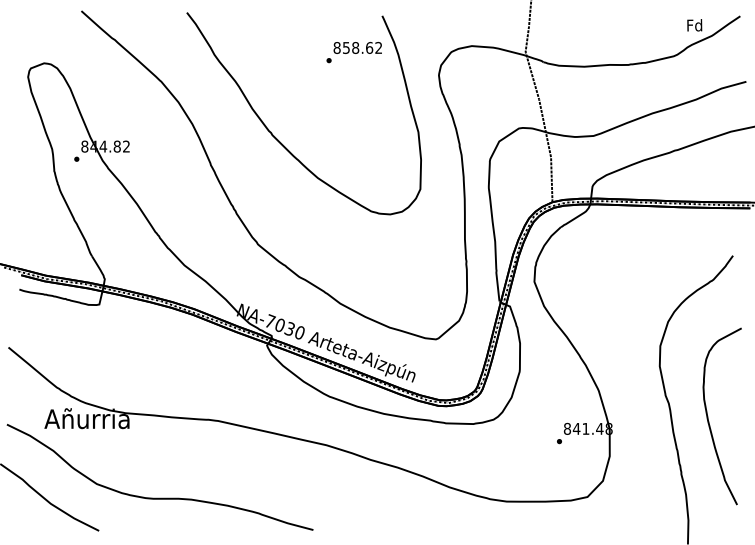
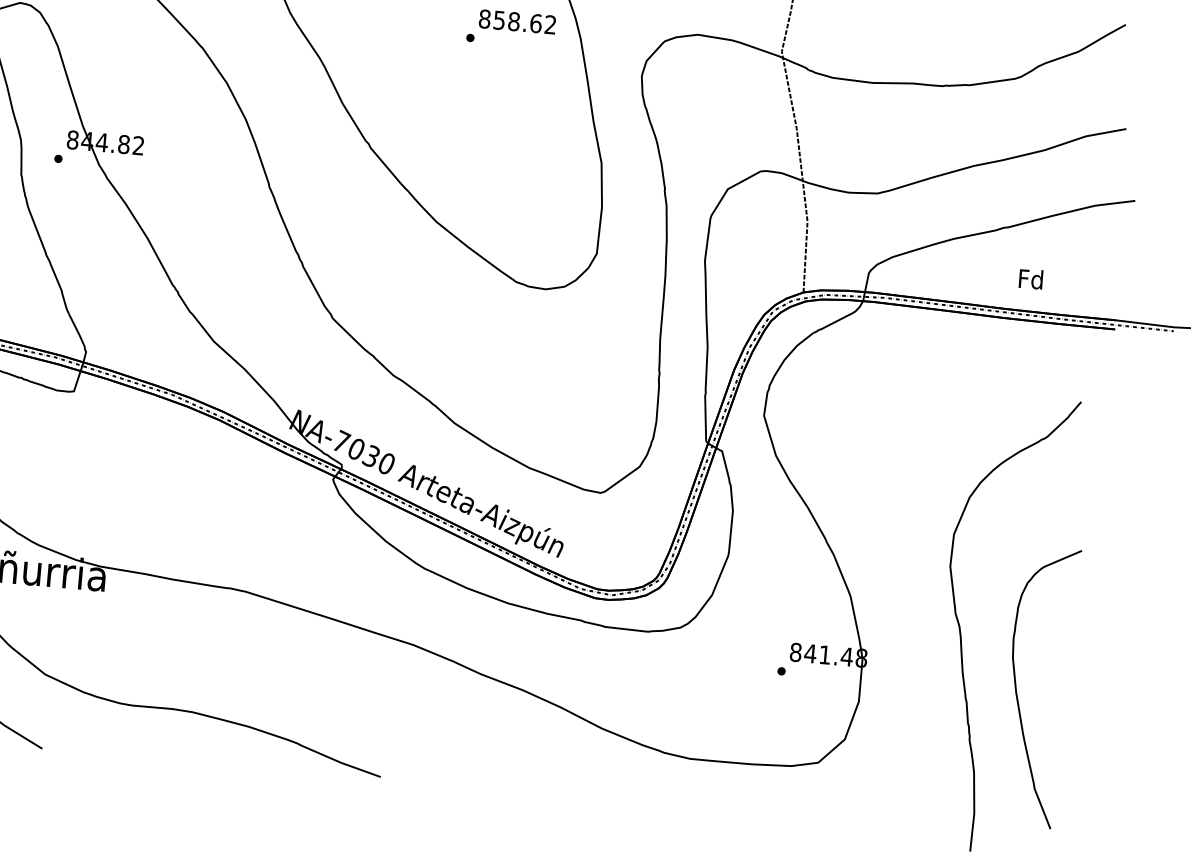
text: (694, 25) -> (1030, 279), moved
curve: (708, 416) -> (1017, 685), moved

